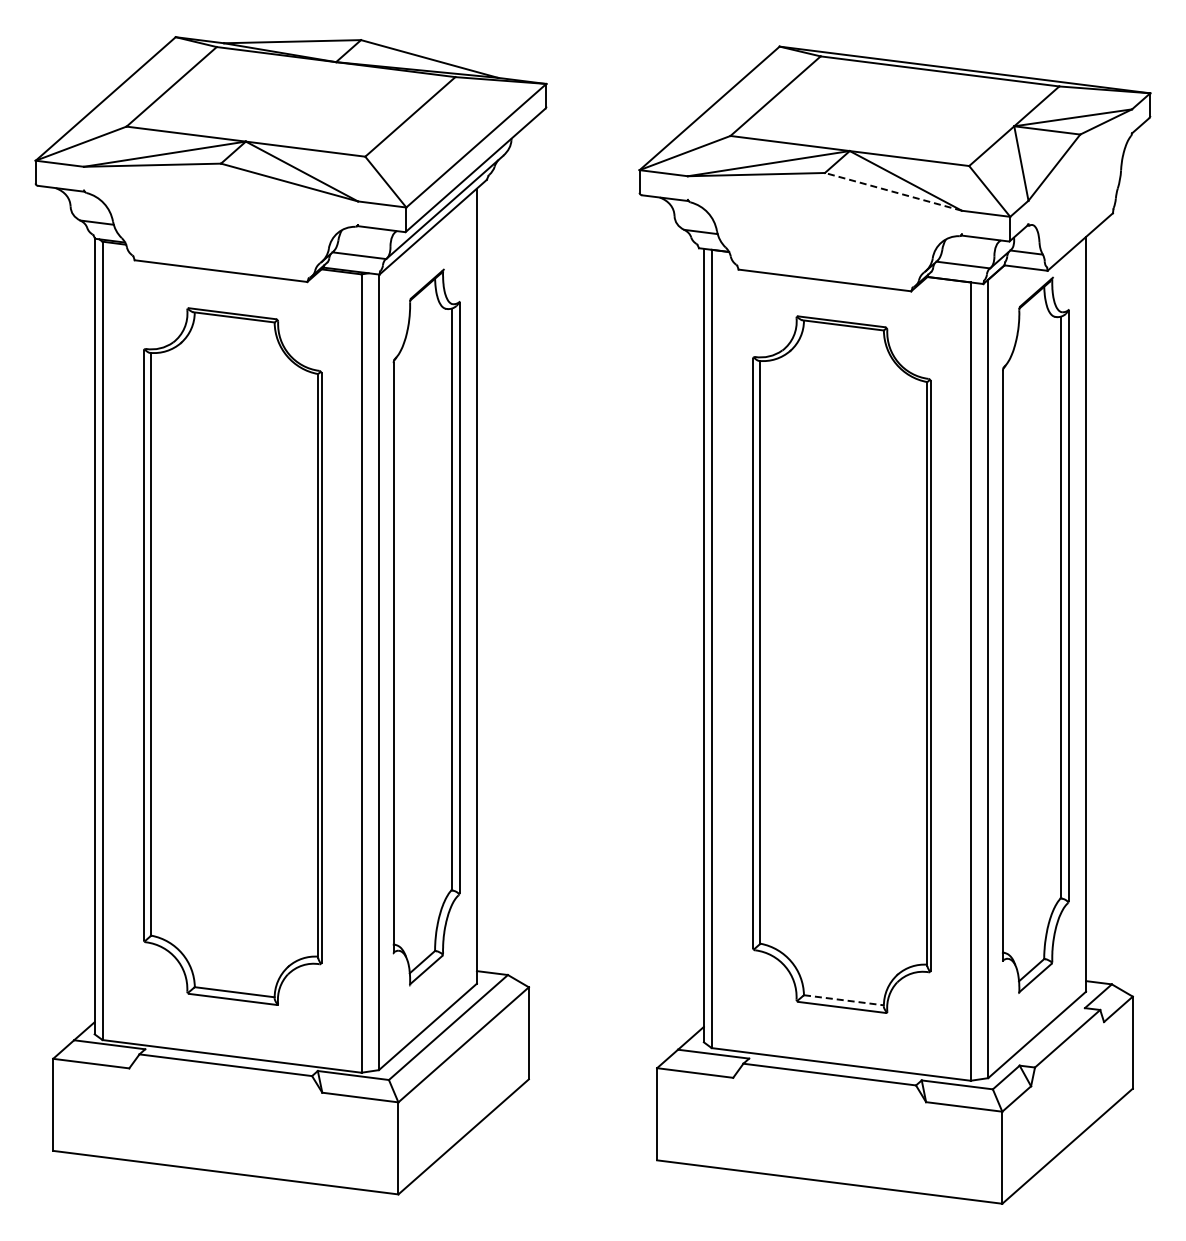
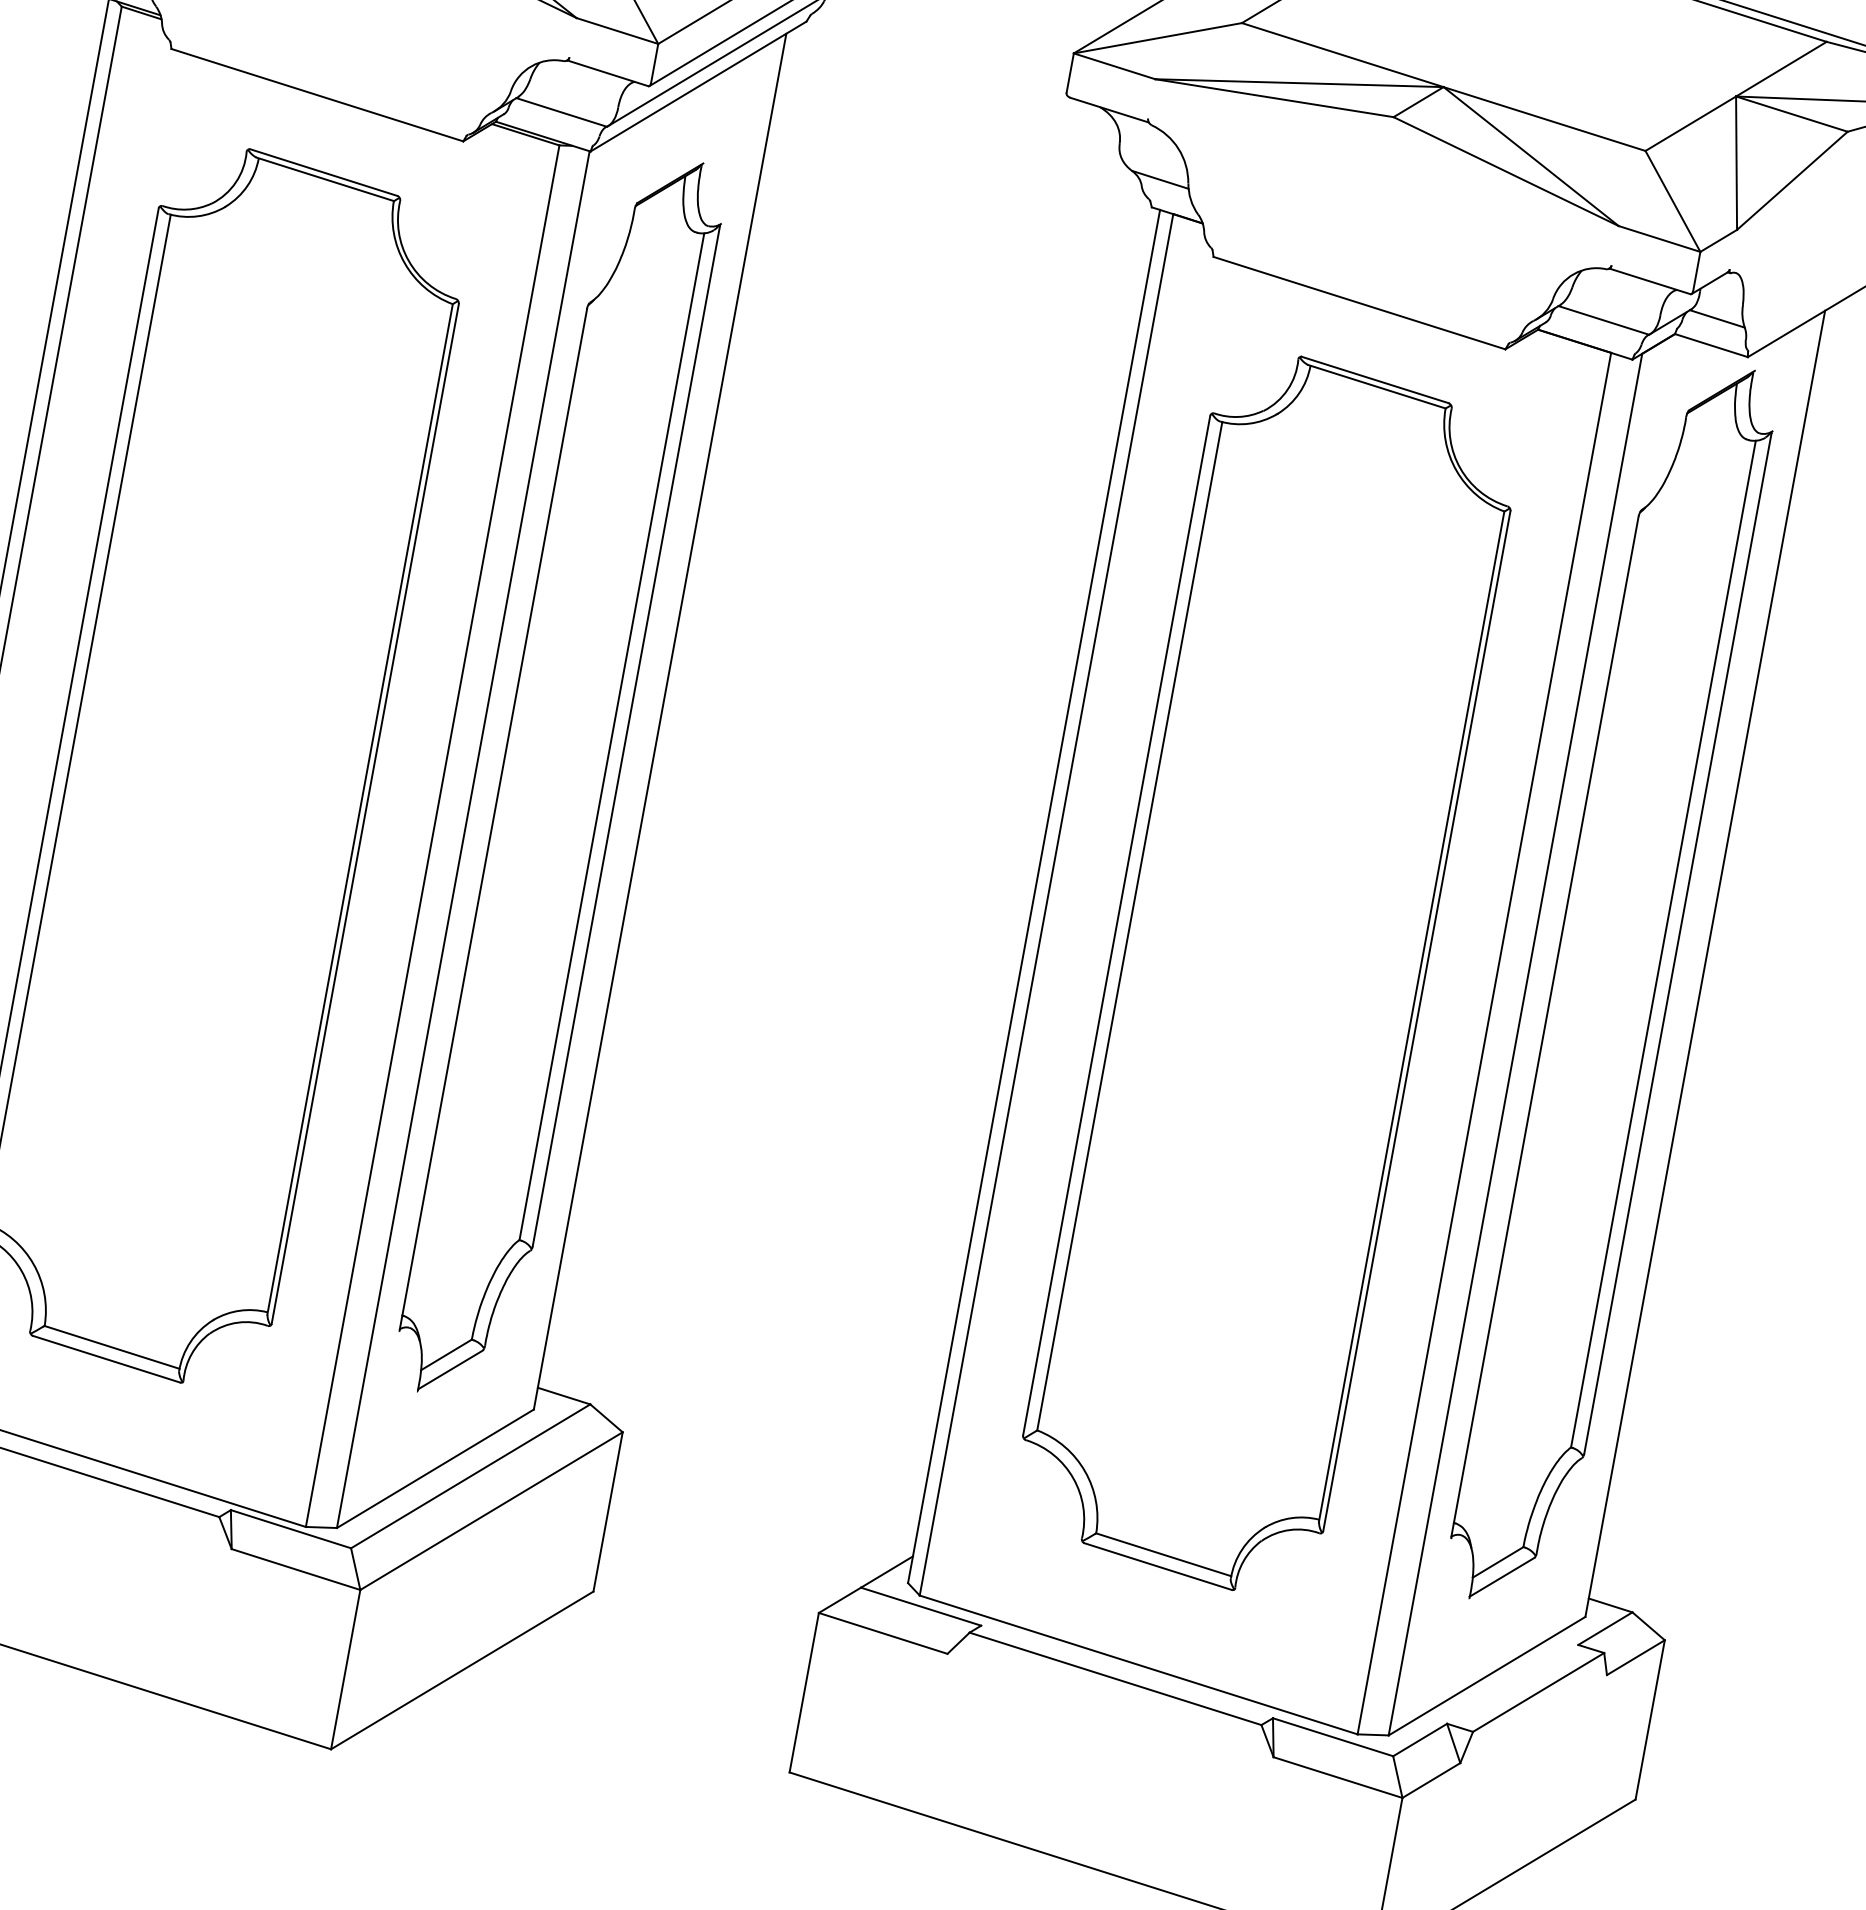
line: (892, 191) -> (1504, 170), dashed -> solid
line: (844, 1000) -> (1164, 1555), dashed -> solid

